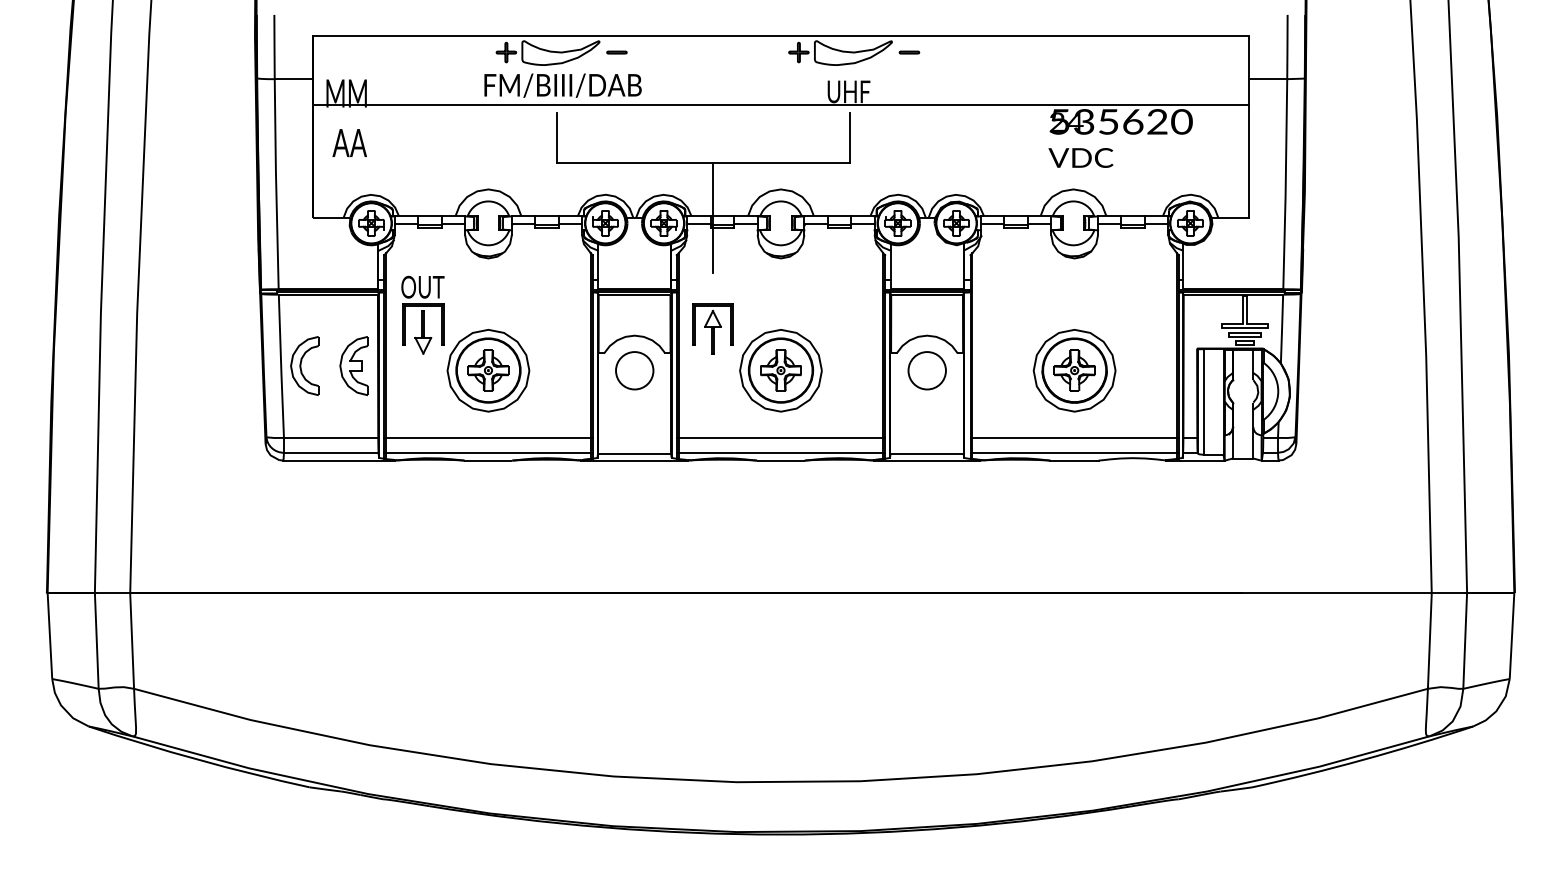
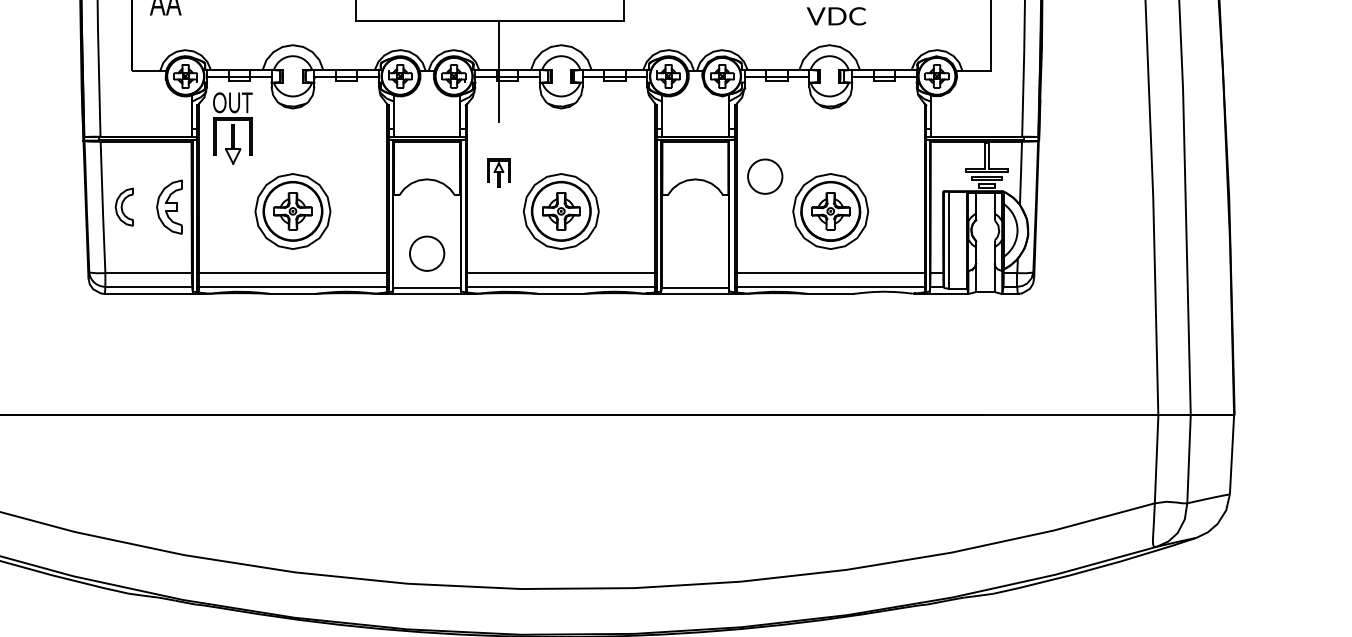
part: (422, 314) -> (232, 127), moved
part: (712, 328) -> (498, 172), size x0.6
part: (304, 365) -> (124, 206), size x0.7
circle: (634, 370) -> (426, 253), moved
circle: (926, 370) -> (764, 176), moved

